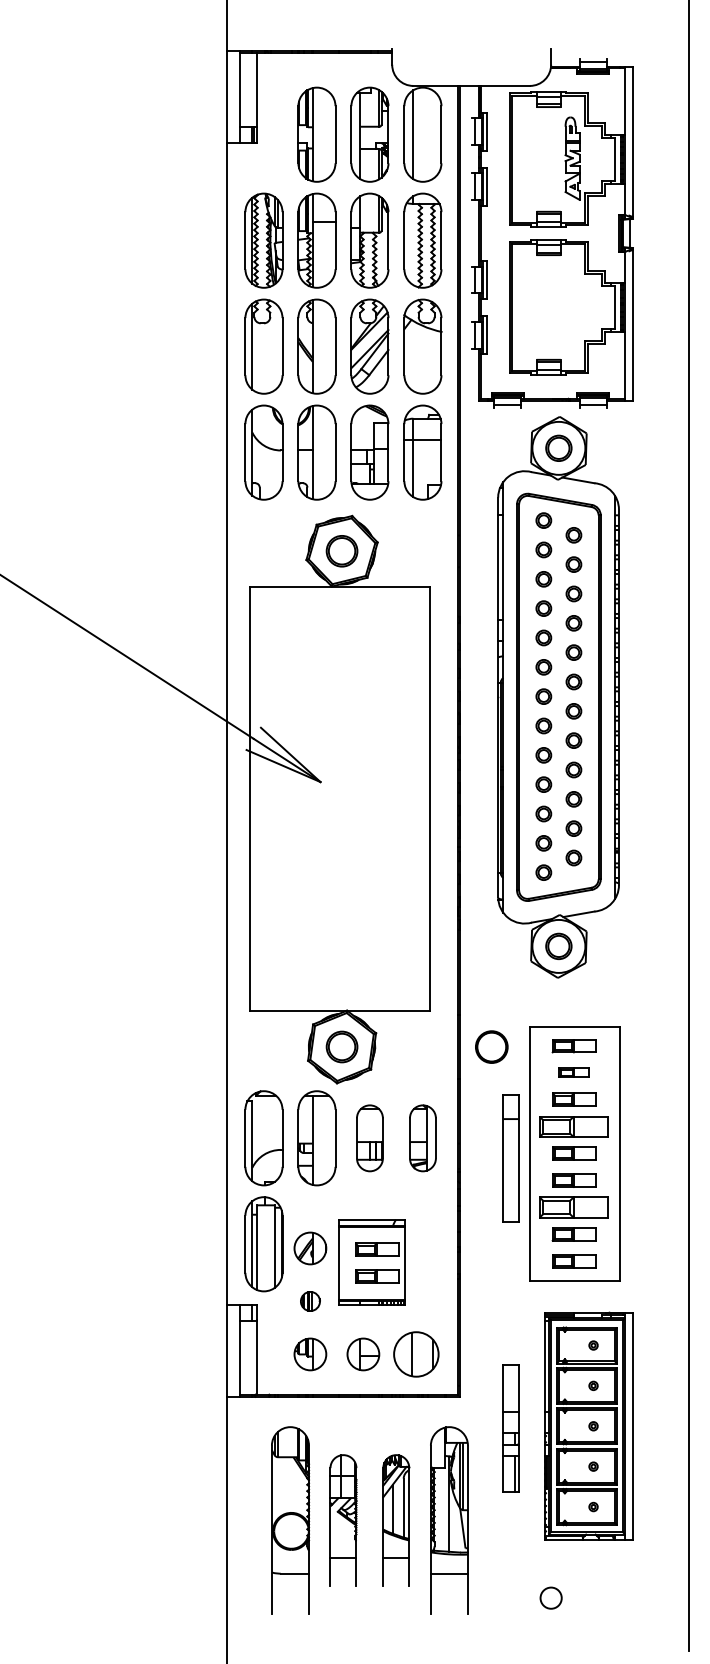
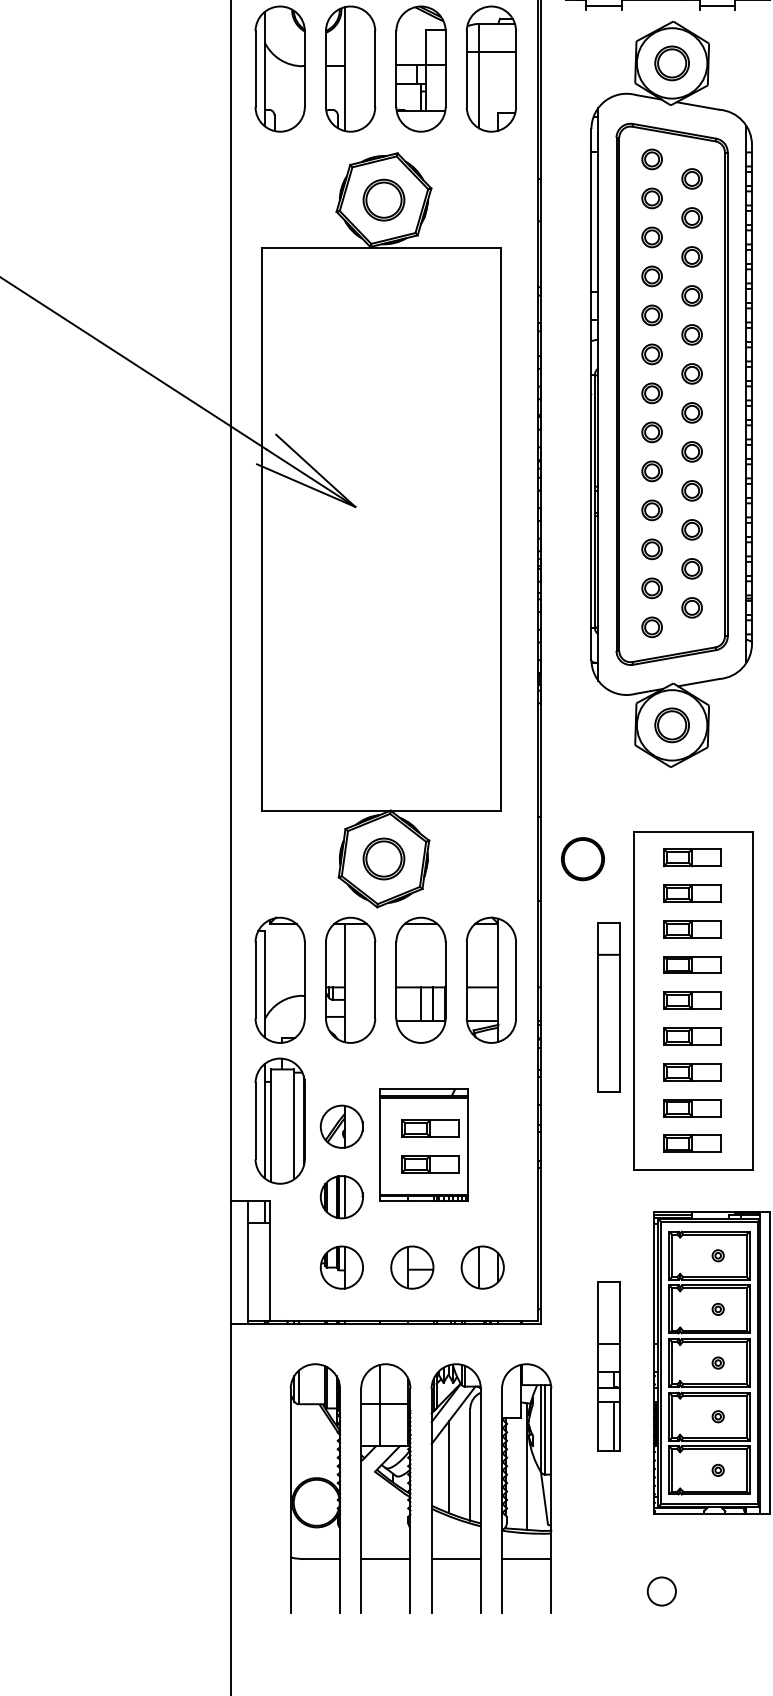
part: (574, 1072) -> (692, 892), size x1.43
part: (574, 1126) -> (692, 964), size x0.62
part: (369, 1138) -> (420, 980), size x1.43
part: (422, 1138) -> (490, 980), size x1.43
part: (574, 1207) -> (692, 1072), size x0.62
part: (310, 1301) -> (342, 1197), size x1.67
part: (416, 1354) -> (482, 1267), size x0.71
part: (343, 1520) -> (385, 1488), size x1.43
part: (395, 1520) -> (454, 1488), size x1.43

